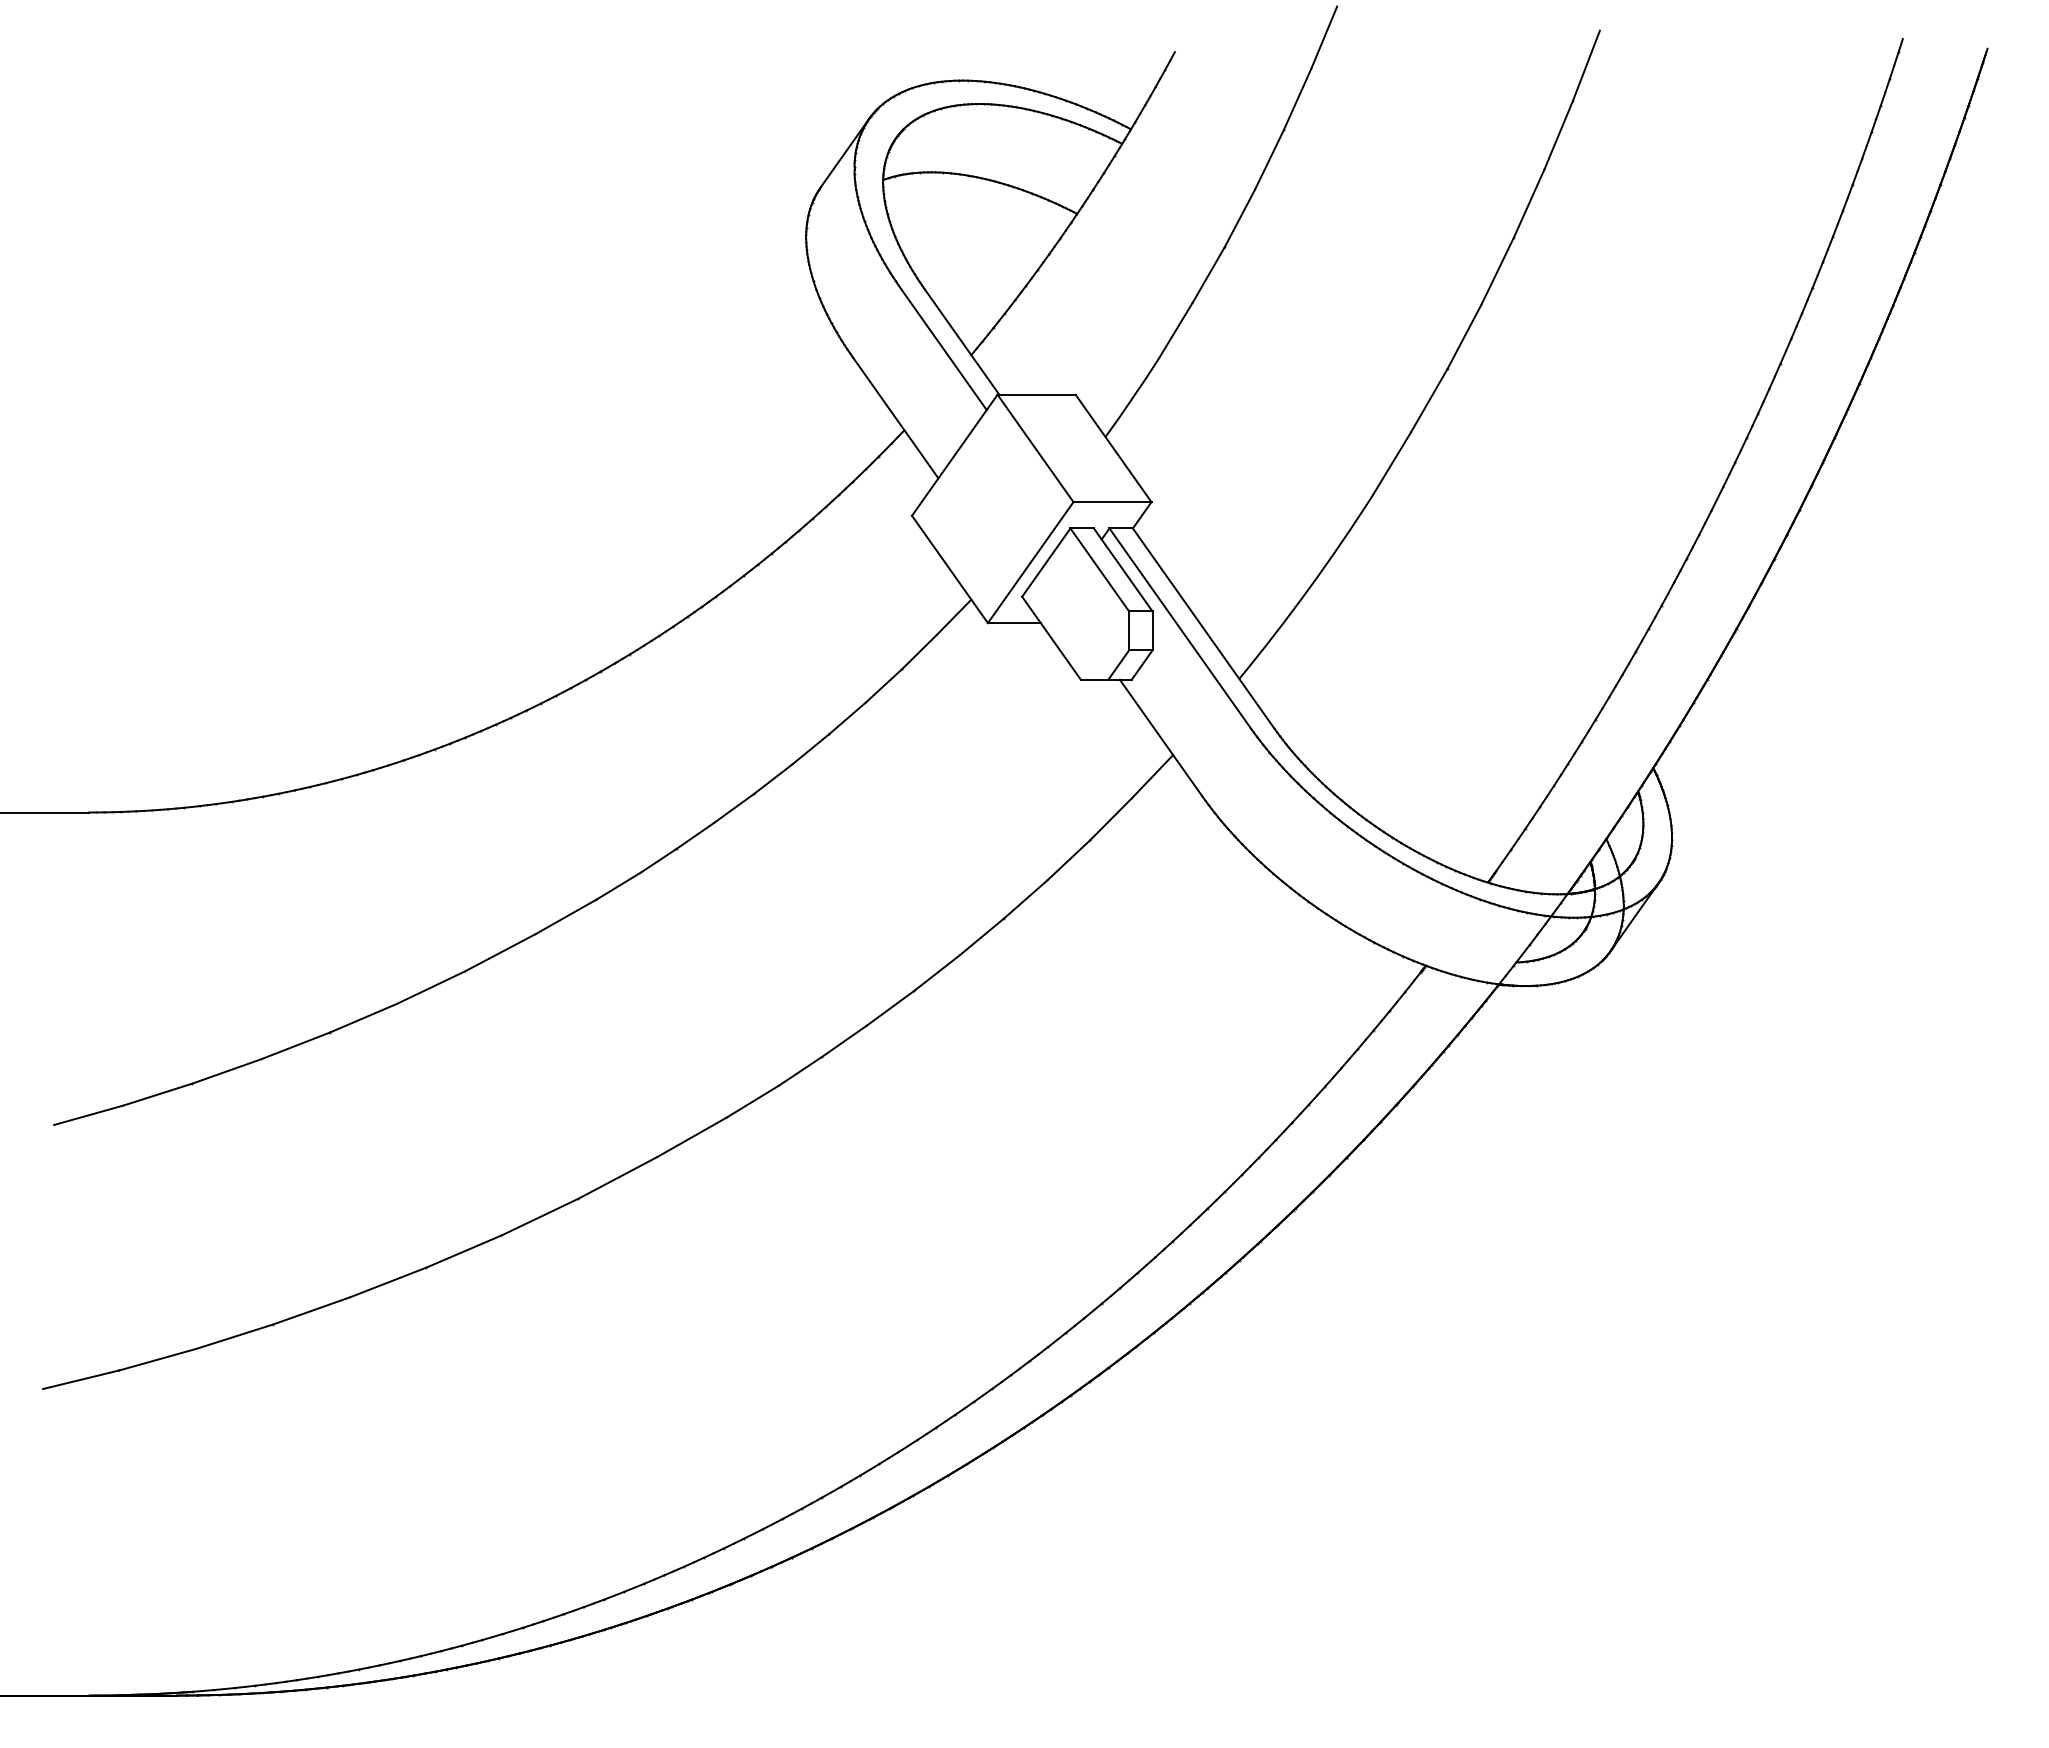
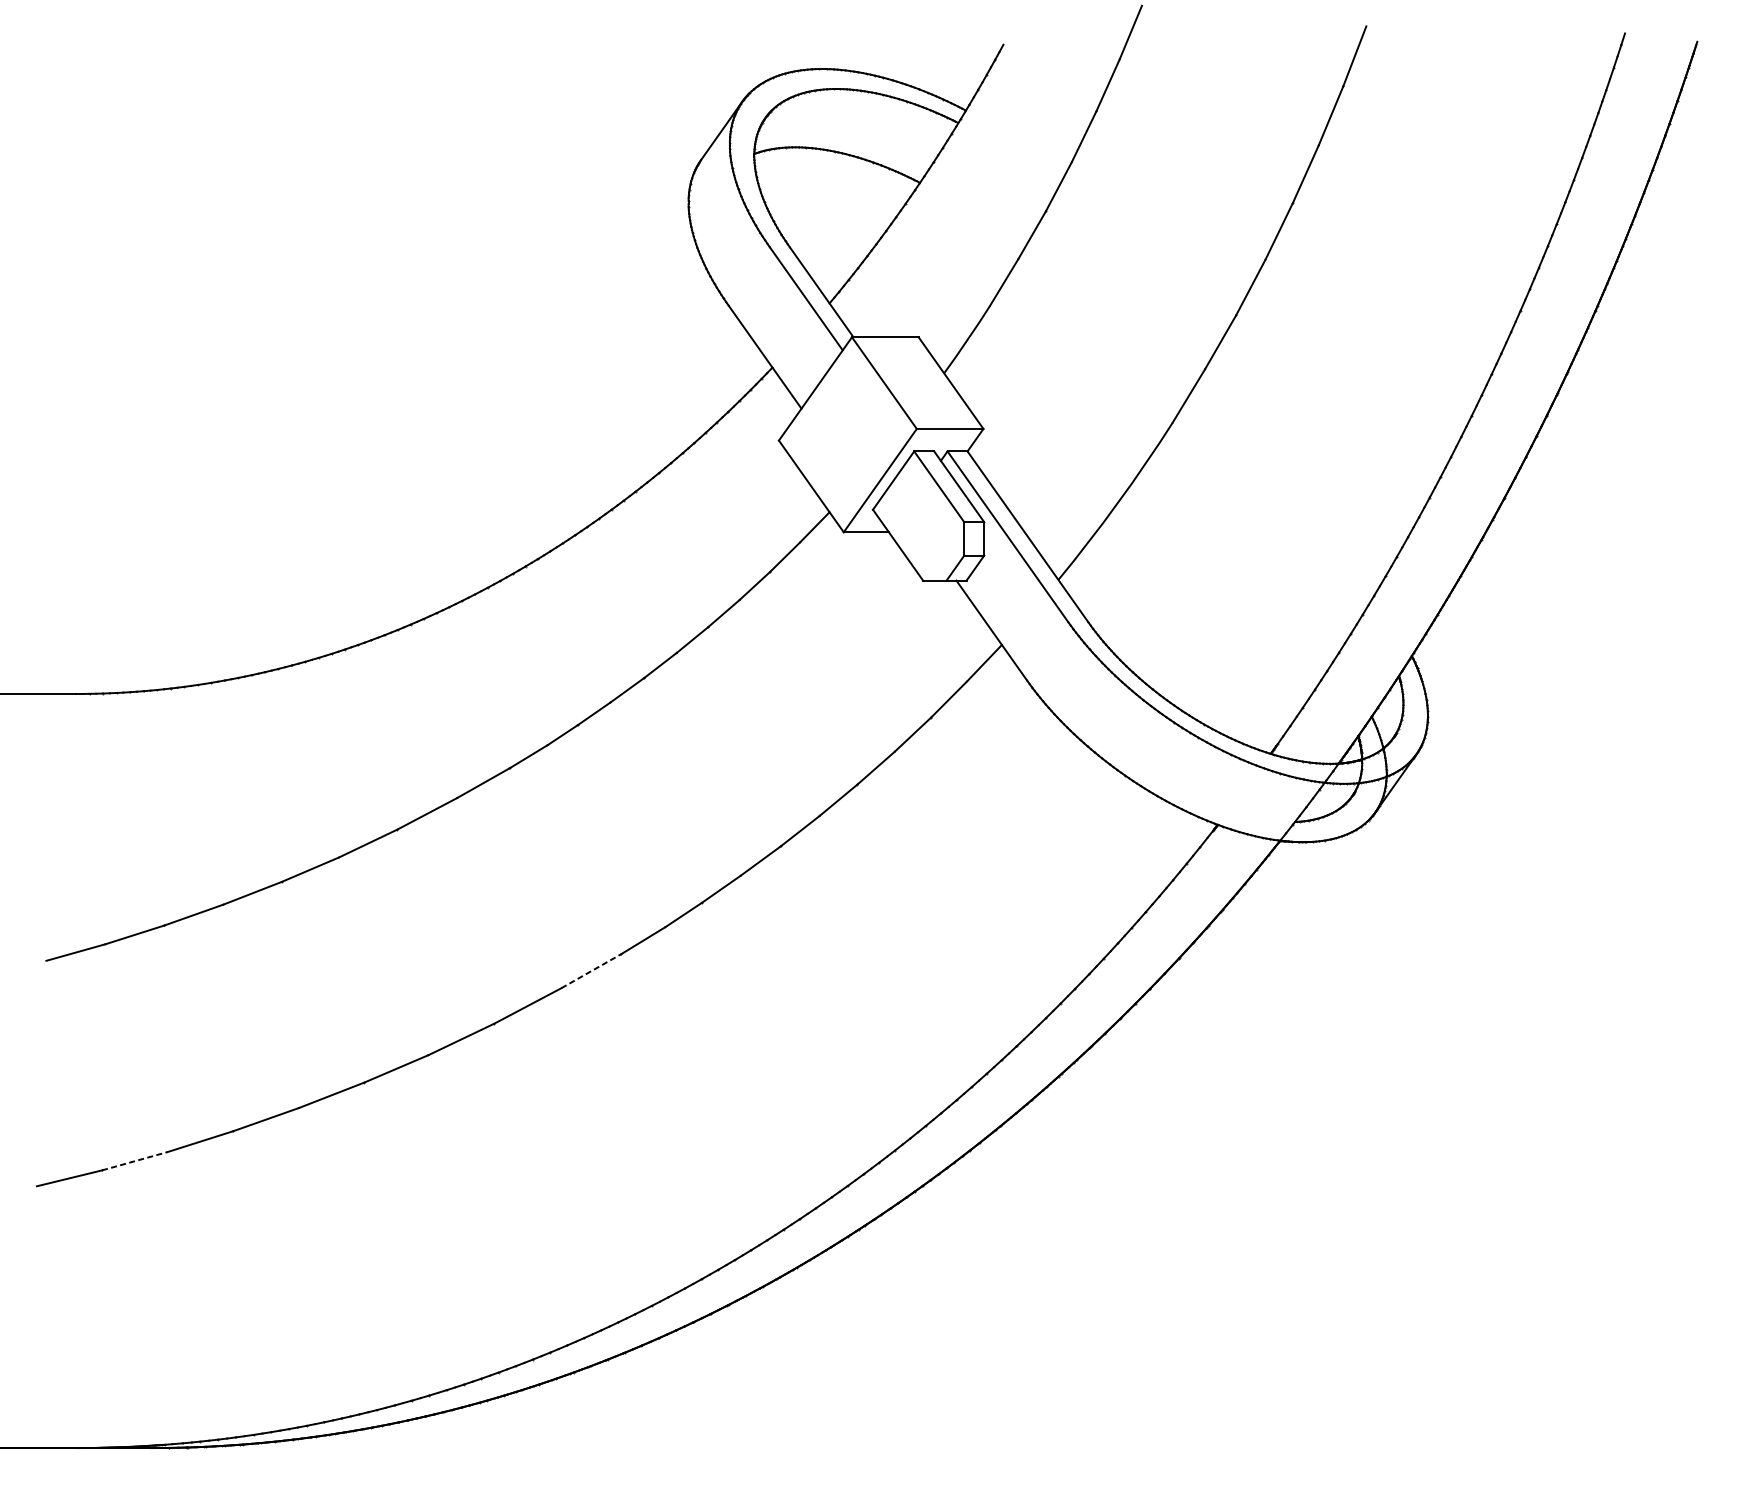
line: (692, 1136) -> (591, 970), solid -> dashed
line: (157, 1359) -> (134, 1161), solid -> dashed

